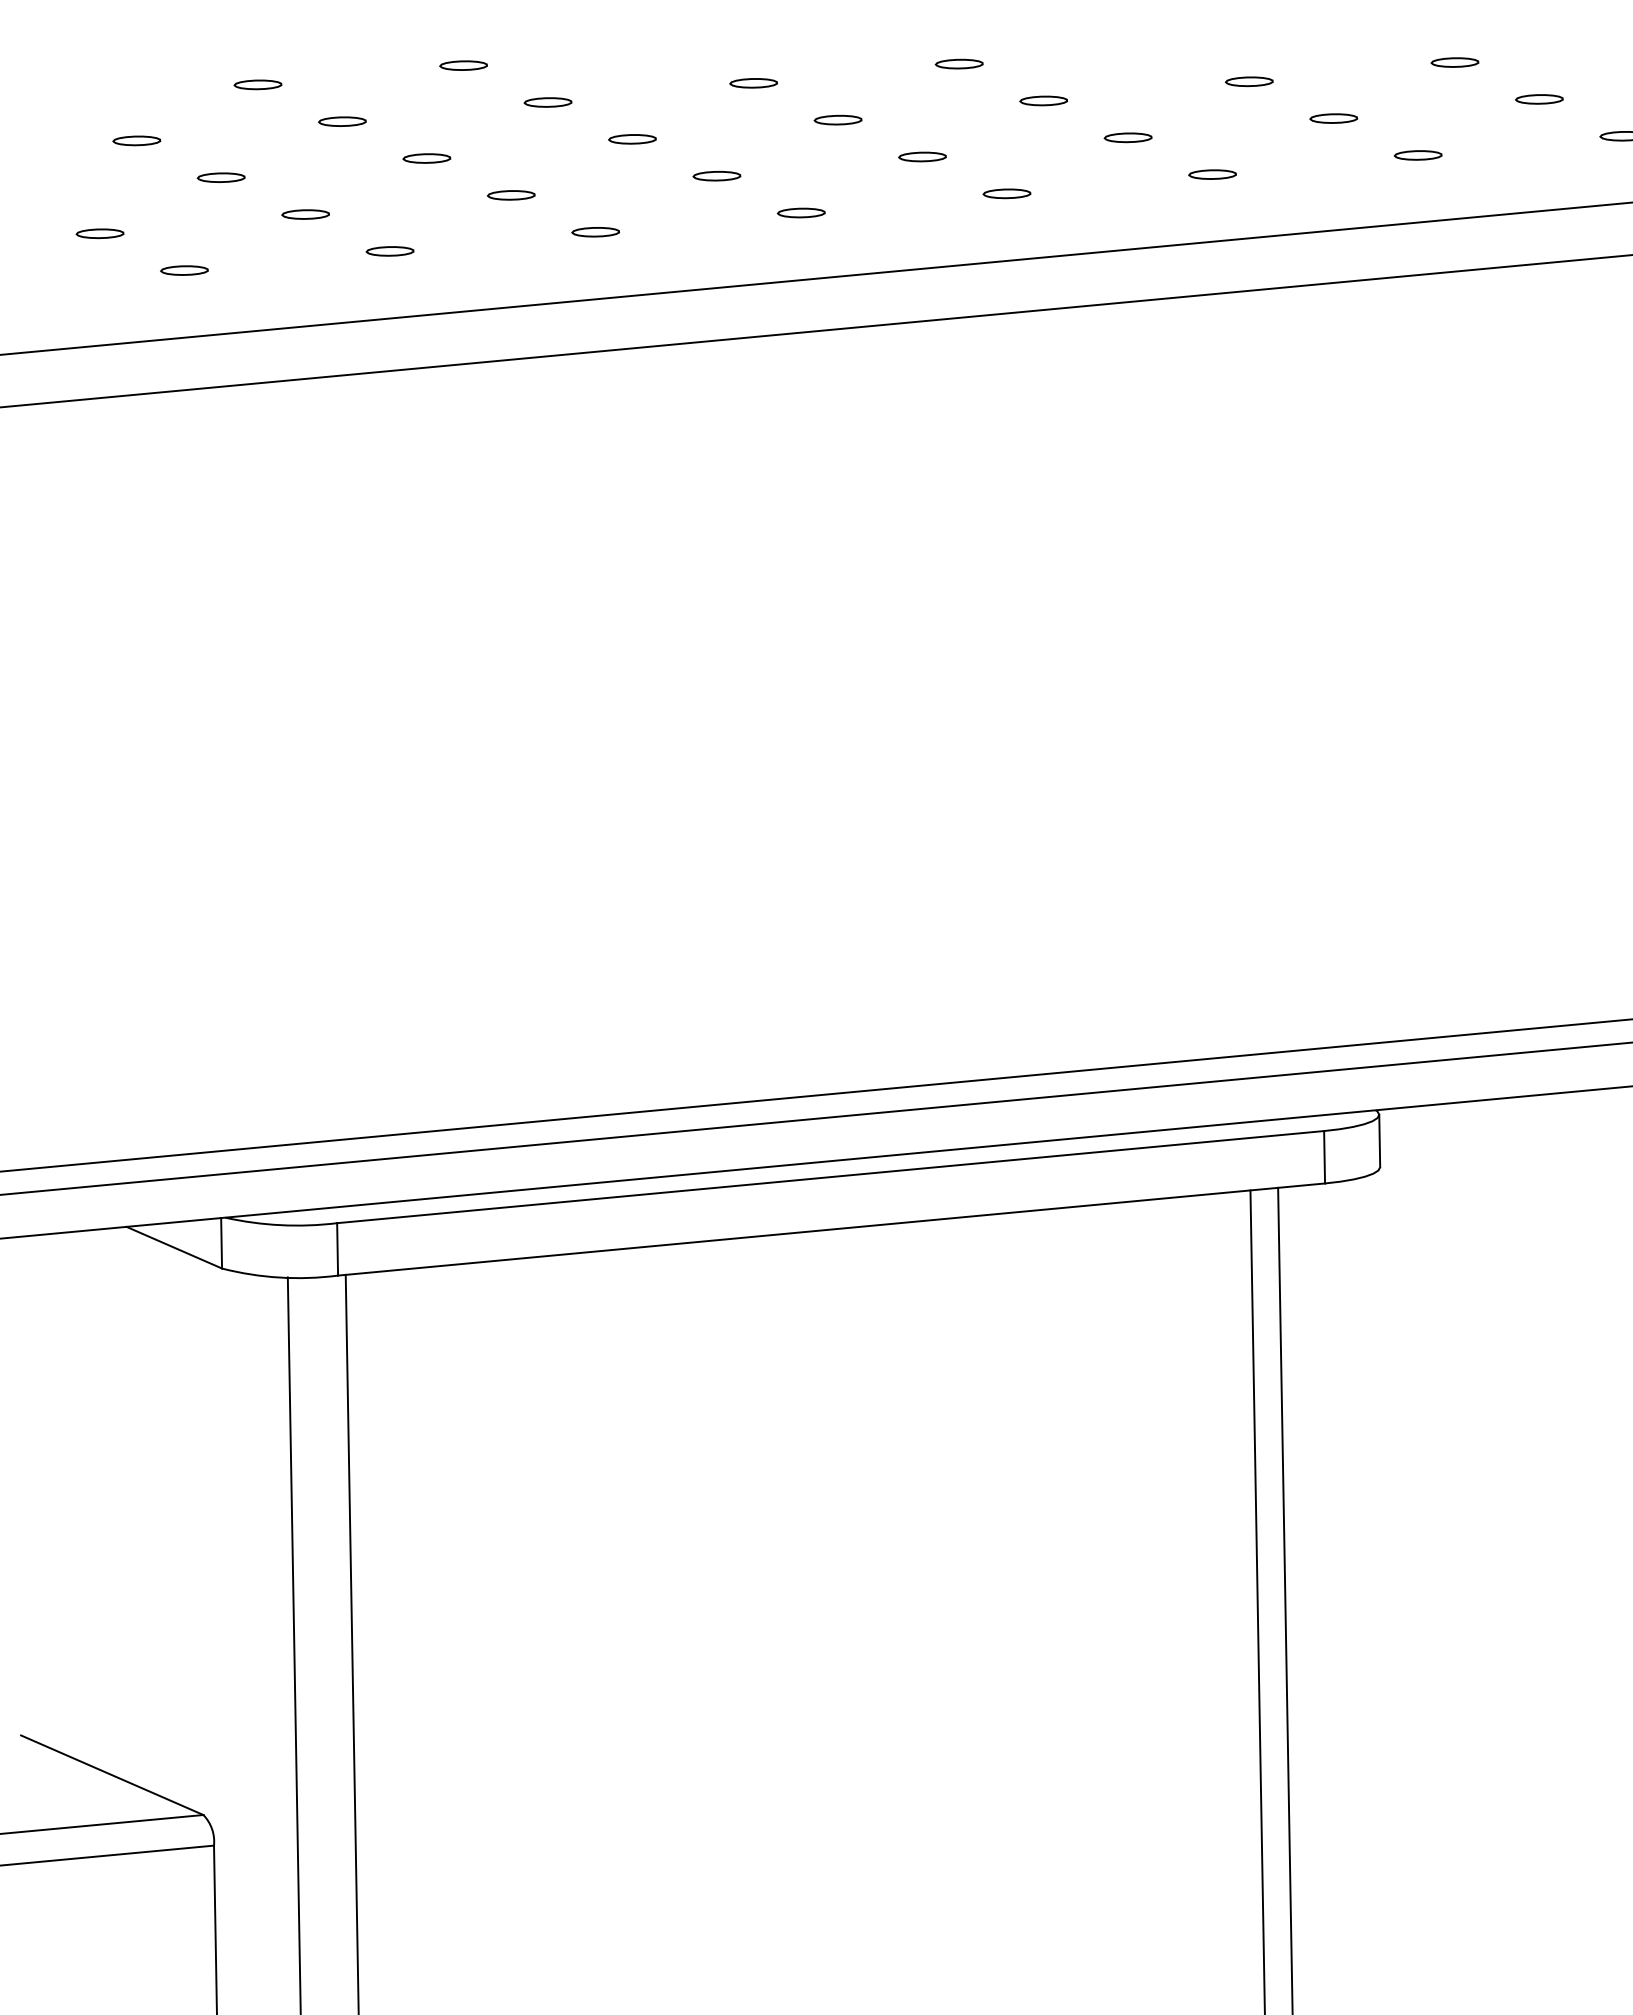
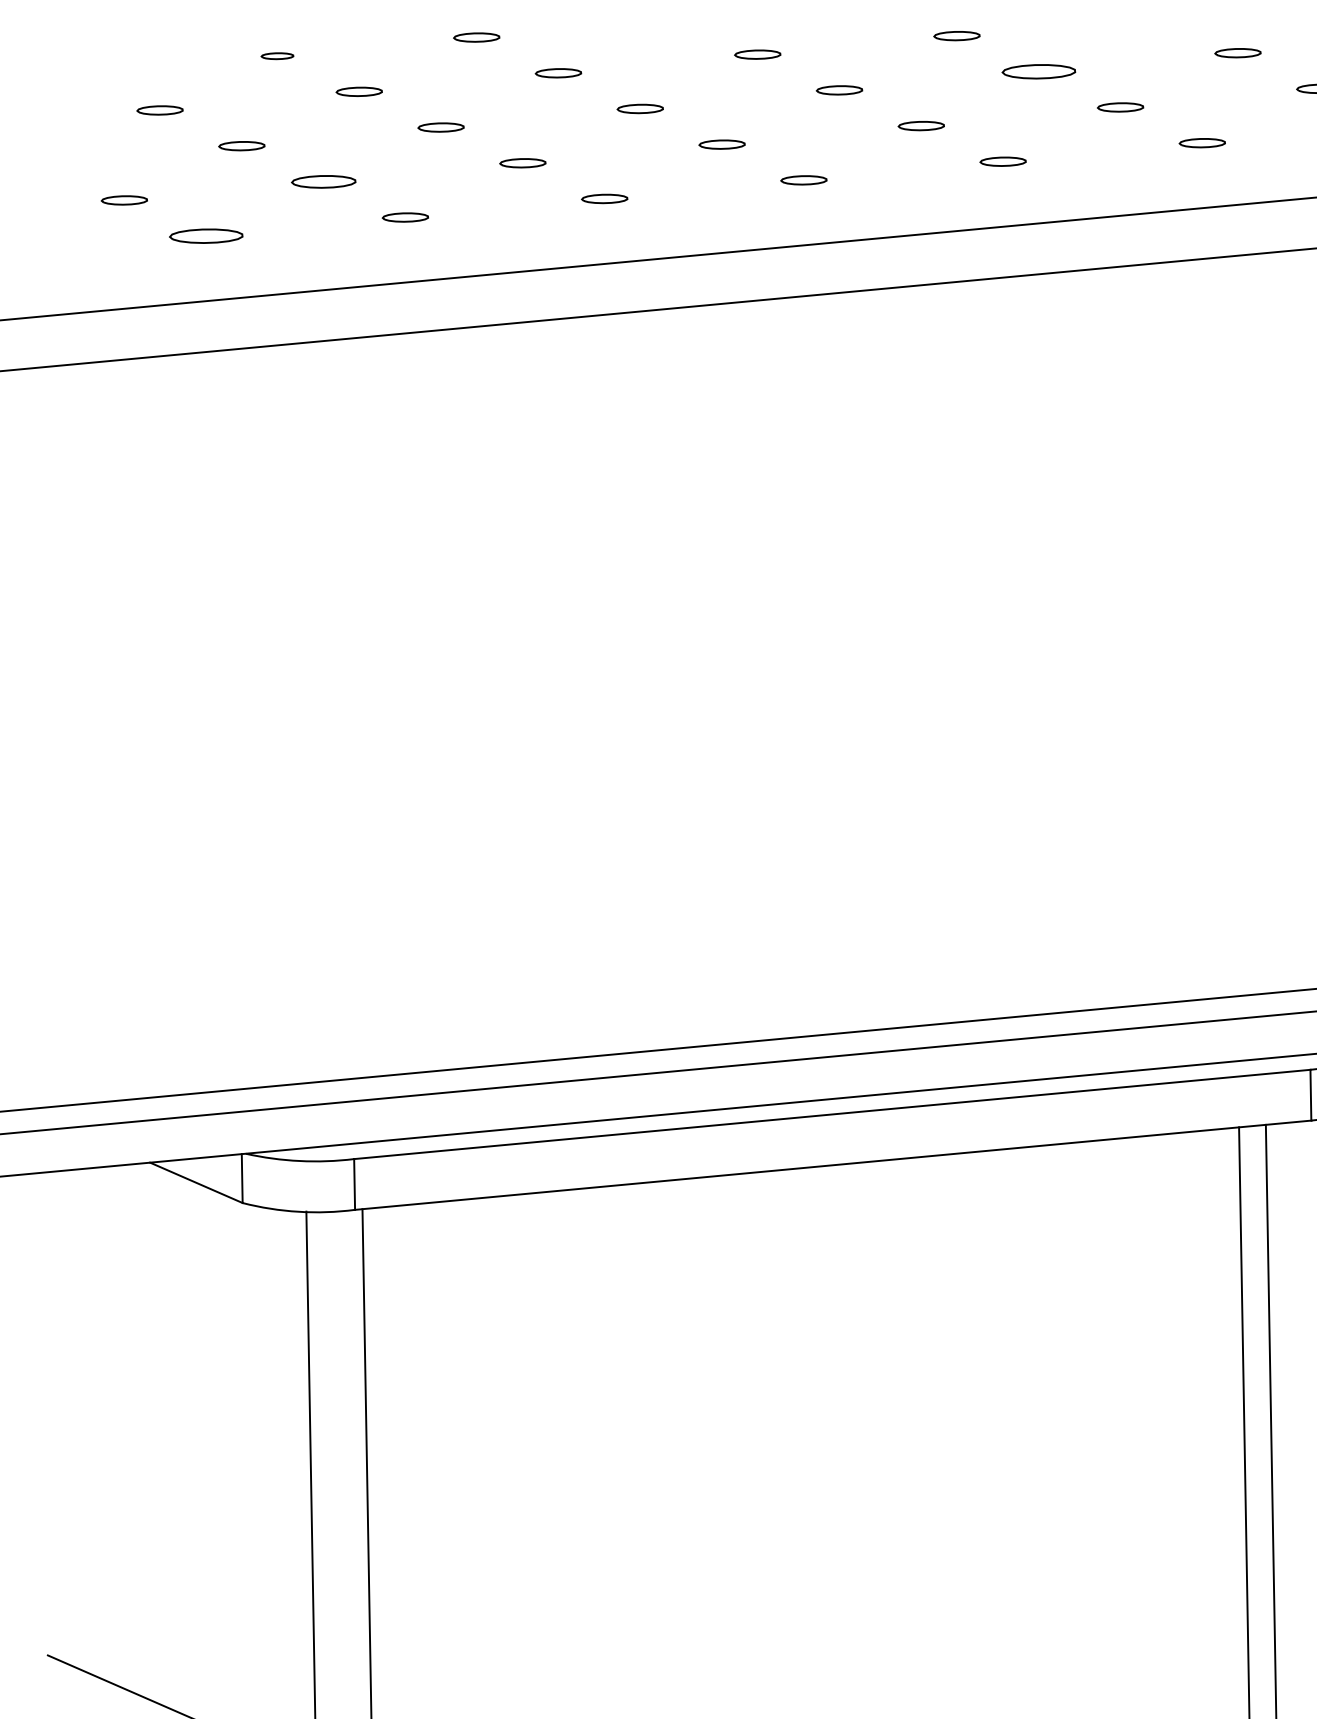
part: (257, 84) -> (276, 55), size x0.7
part: (1043, 100) -> (1038, 71), size x1.6
part: (305, 214) -> (323, 181), size x1.4
part: (184, 270) -> (206, 236), size x1.6

